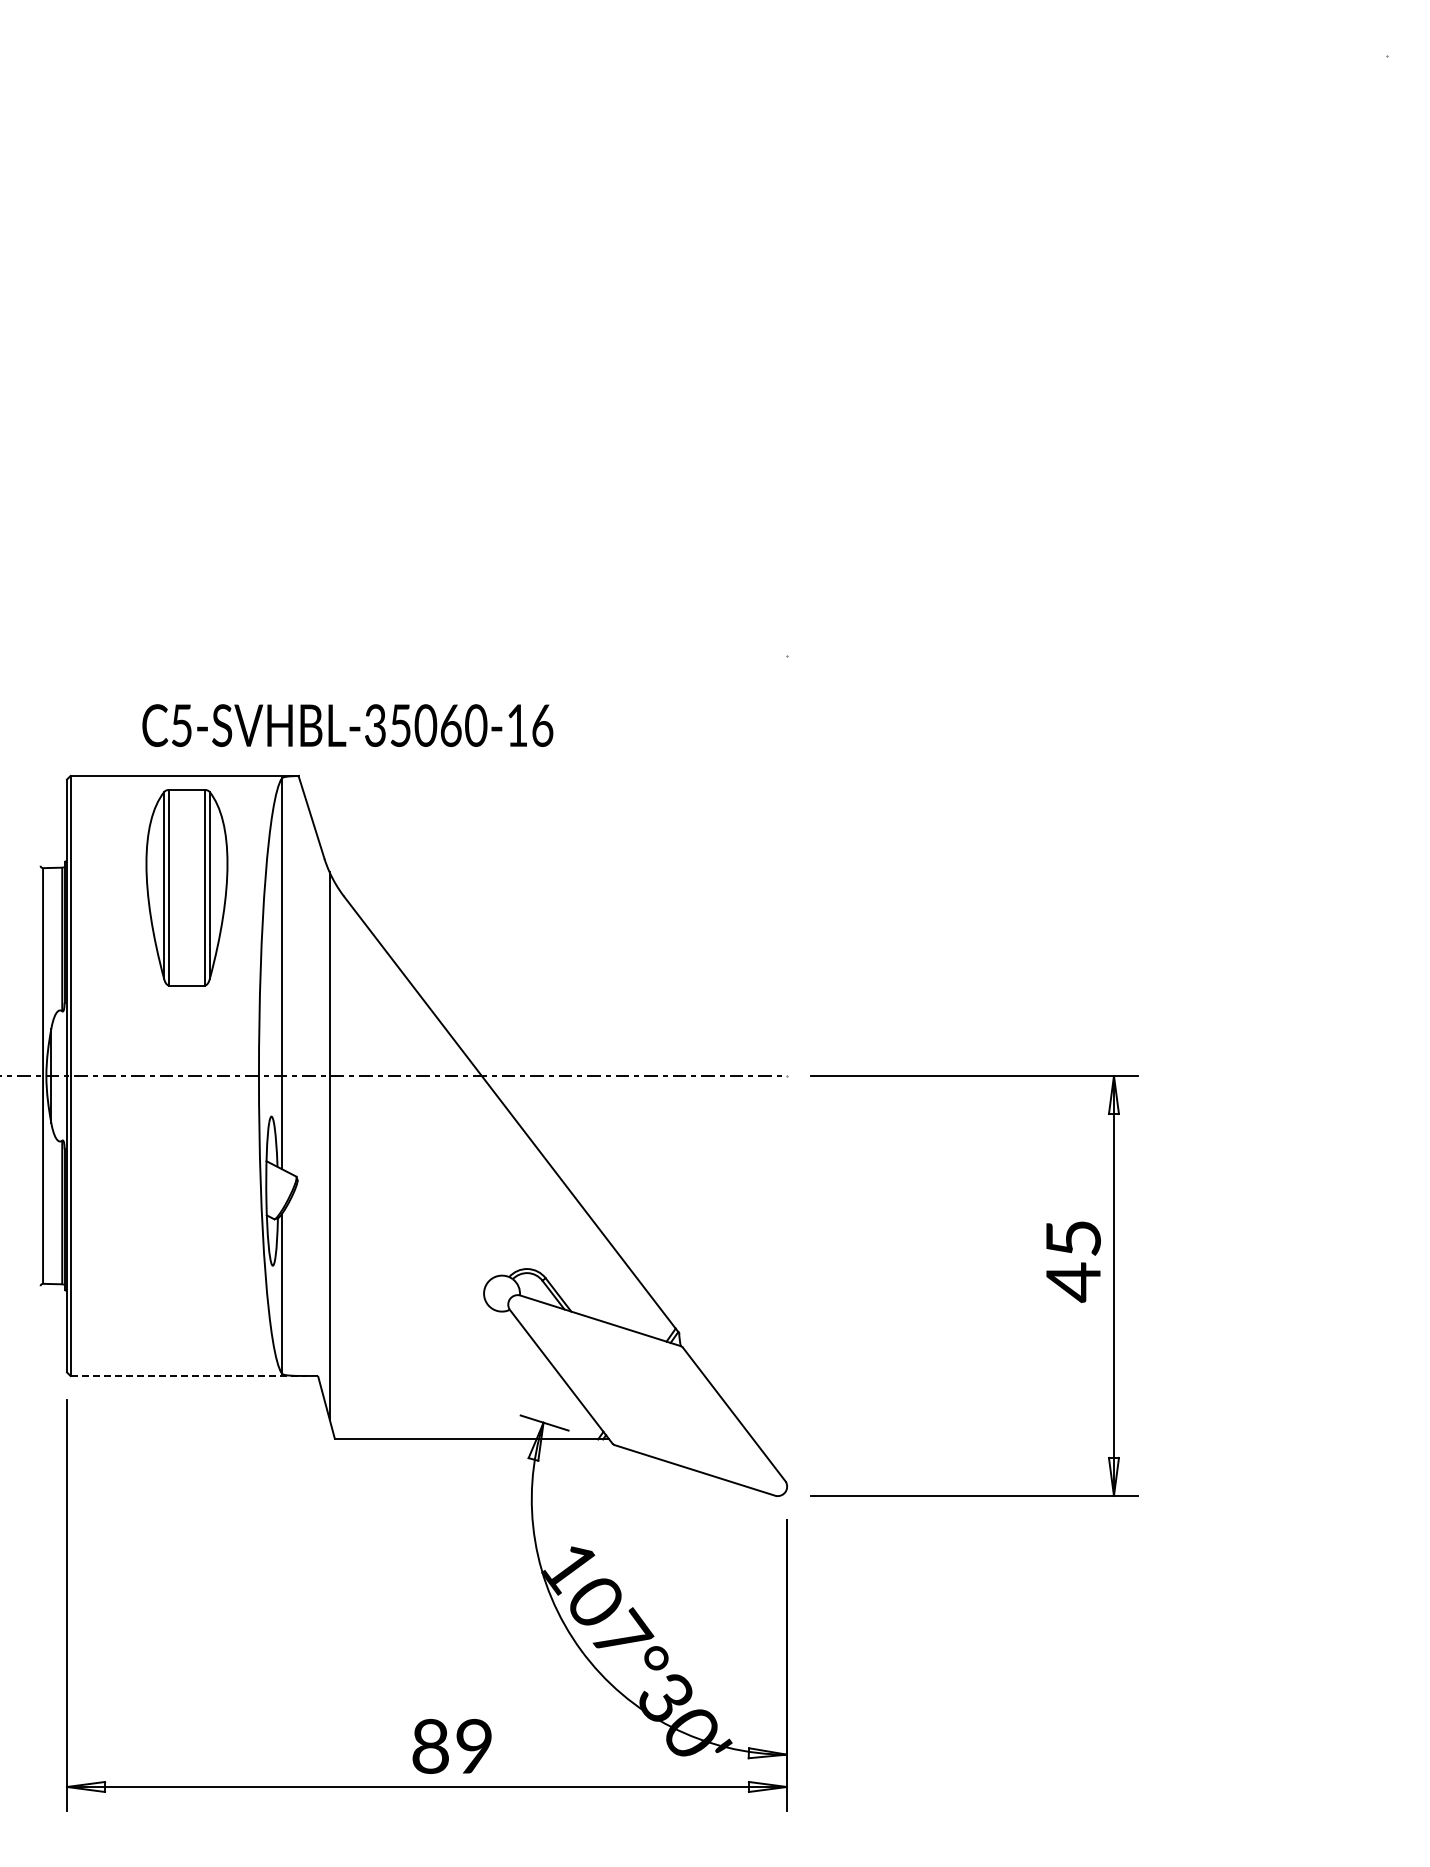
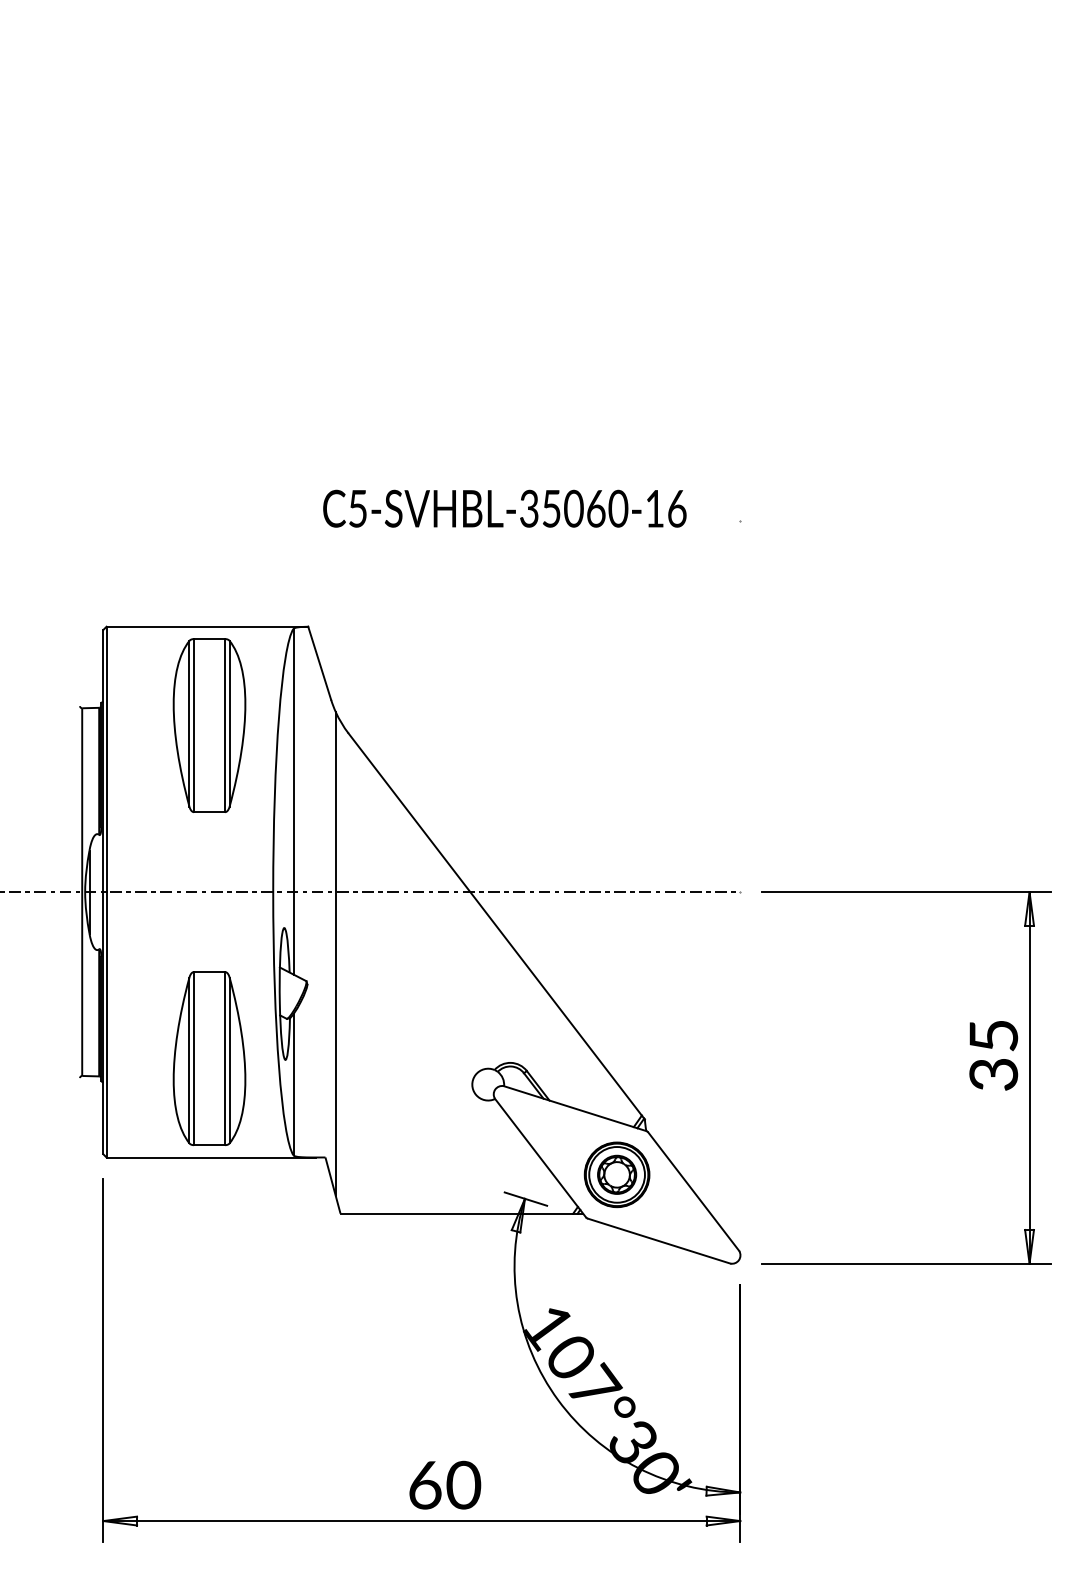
text: (347, 725) -> (504, 508), moved
part: (186, 1263) -> (209, 1057), added
text: (1072, 1282) -> (992, 1074), 45 -> 35
line: (189, 1375) -> (211, 1157), dashed -> solid
part: (647, 1395) -> (616, 1174), added
text: (453, 1745) -> (445, 1484), 89 -> 60

